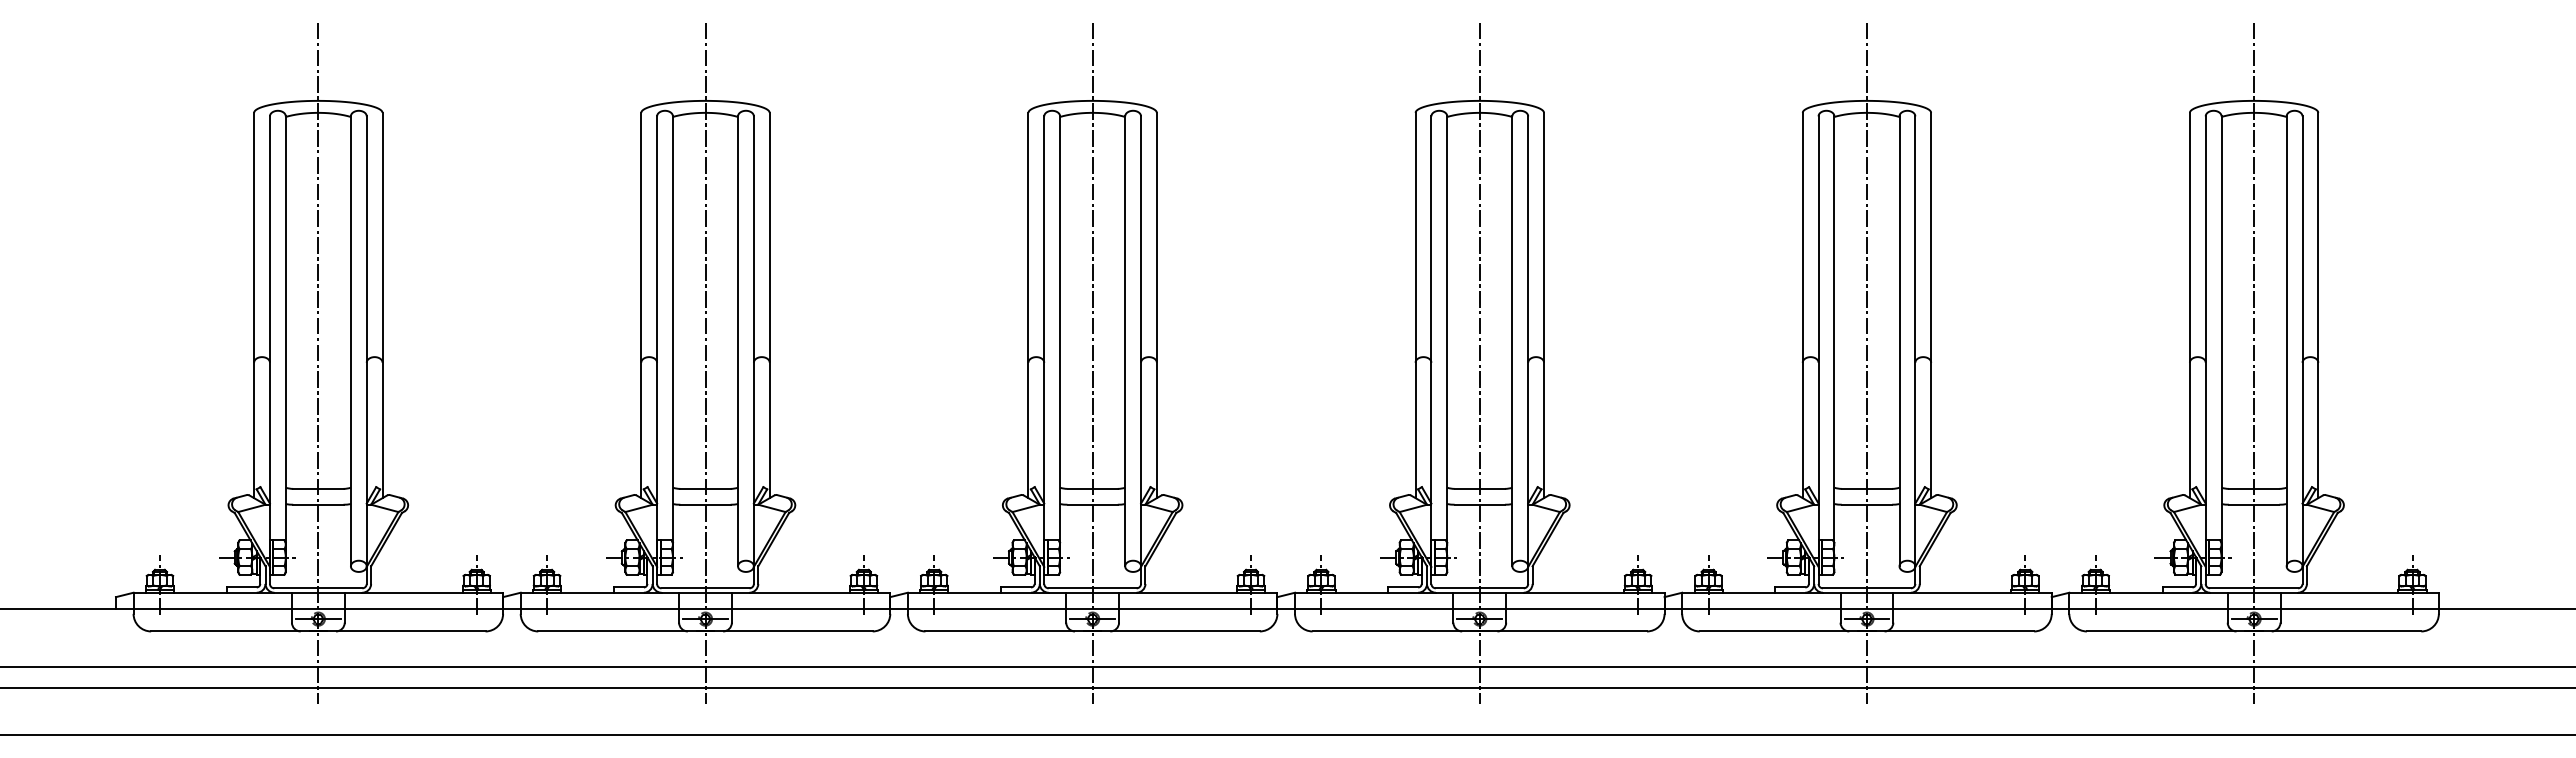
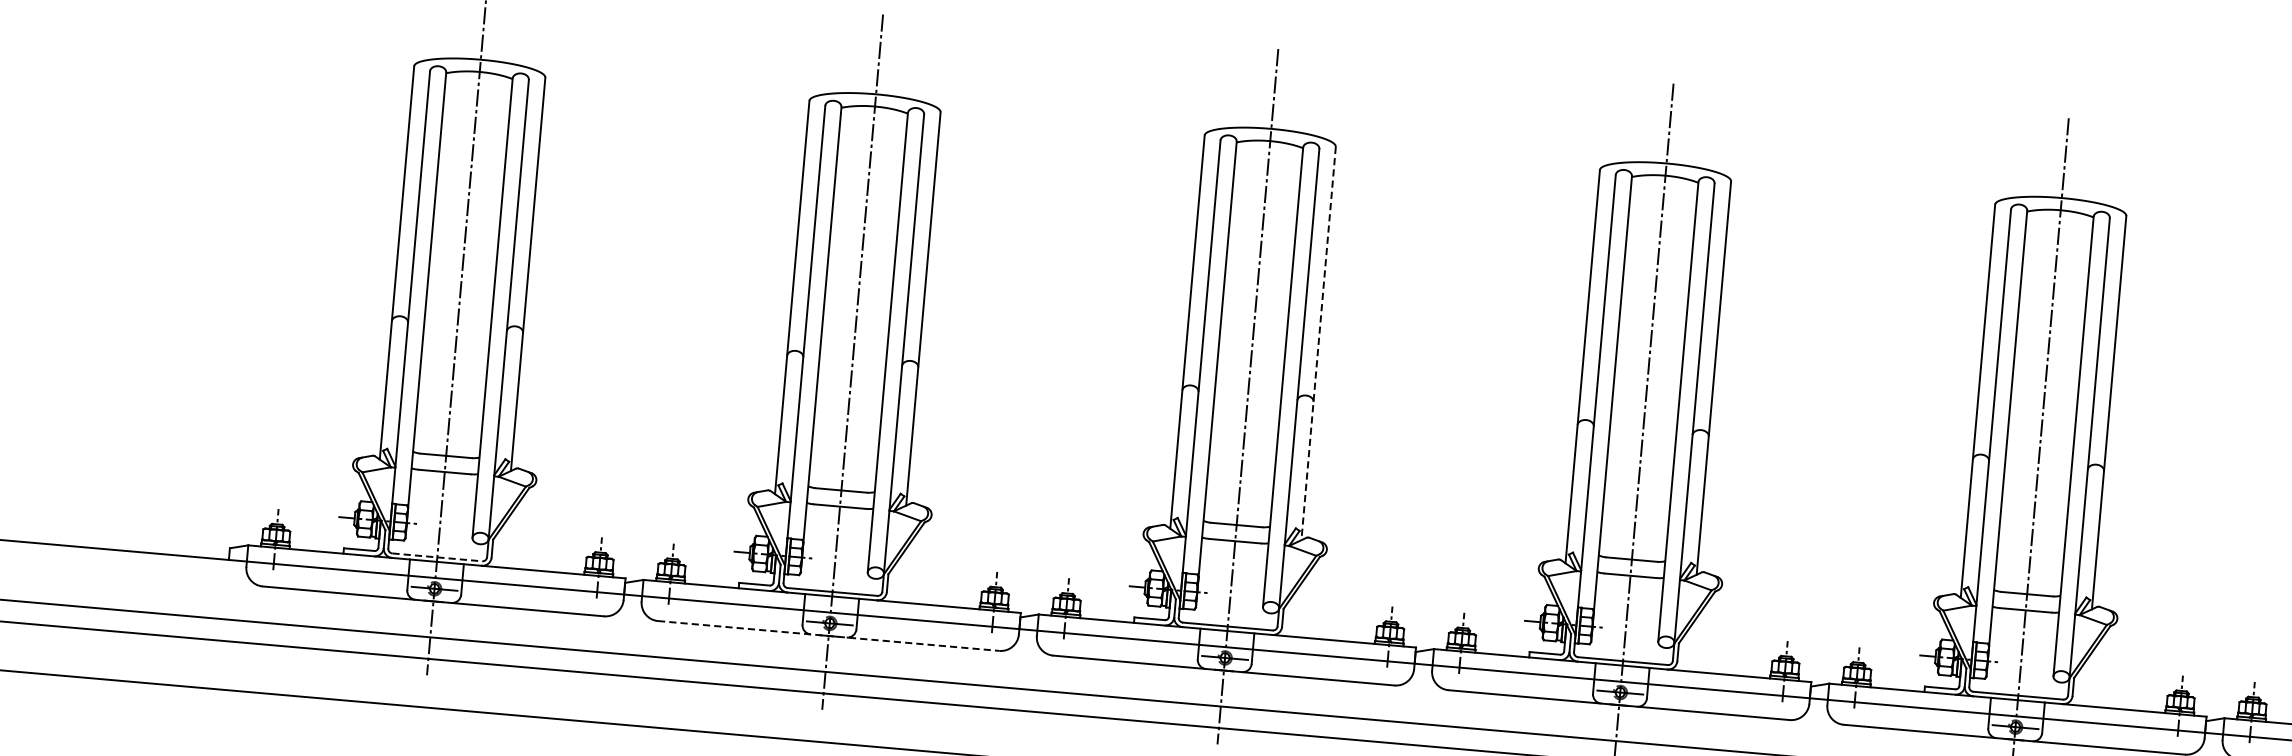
line: (1156, 305) -> (1318, 343), solid -> dashed
line: (318, 588) -> (437, 557), solid -> dashed
line: (706, 631) -> (829, 636), solid -> dashed

